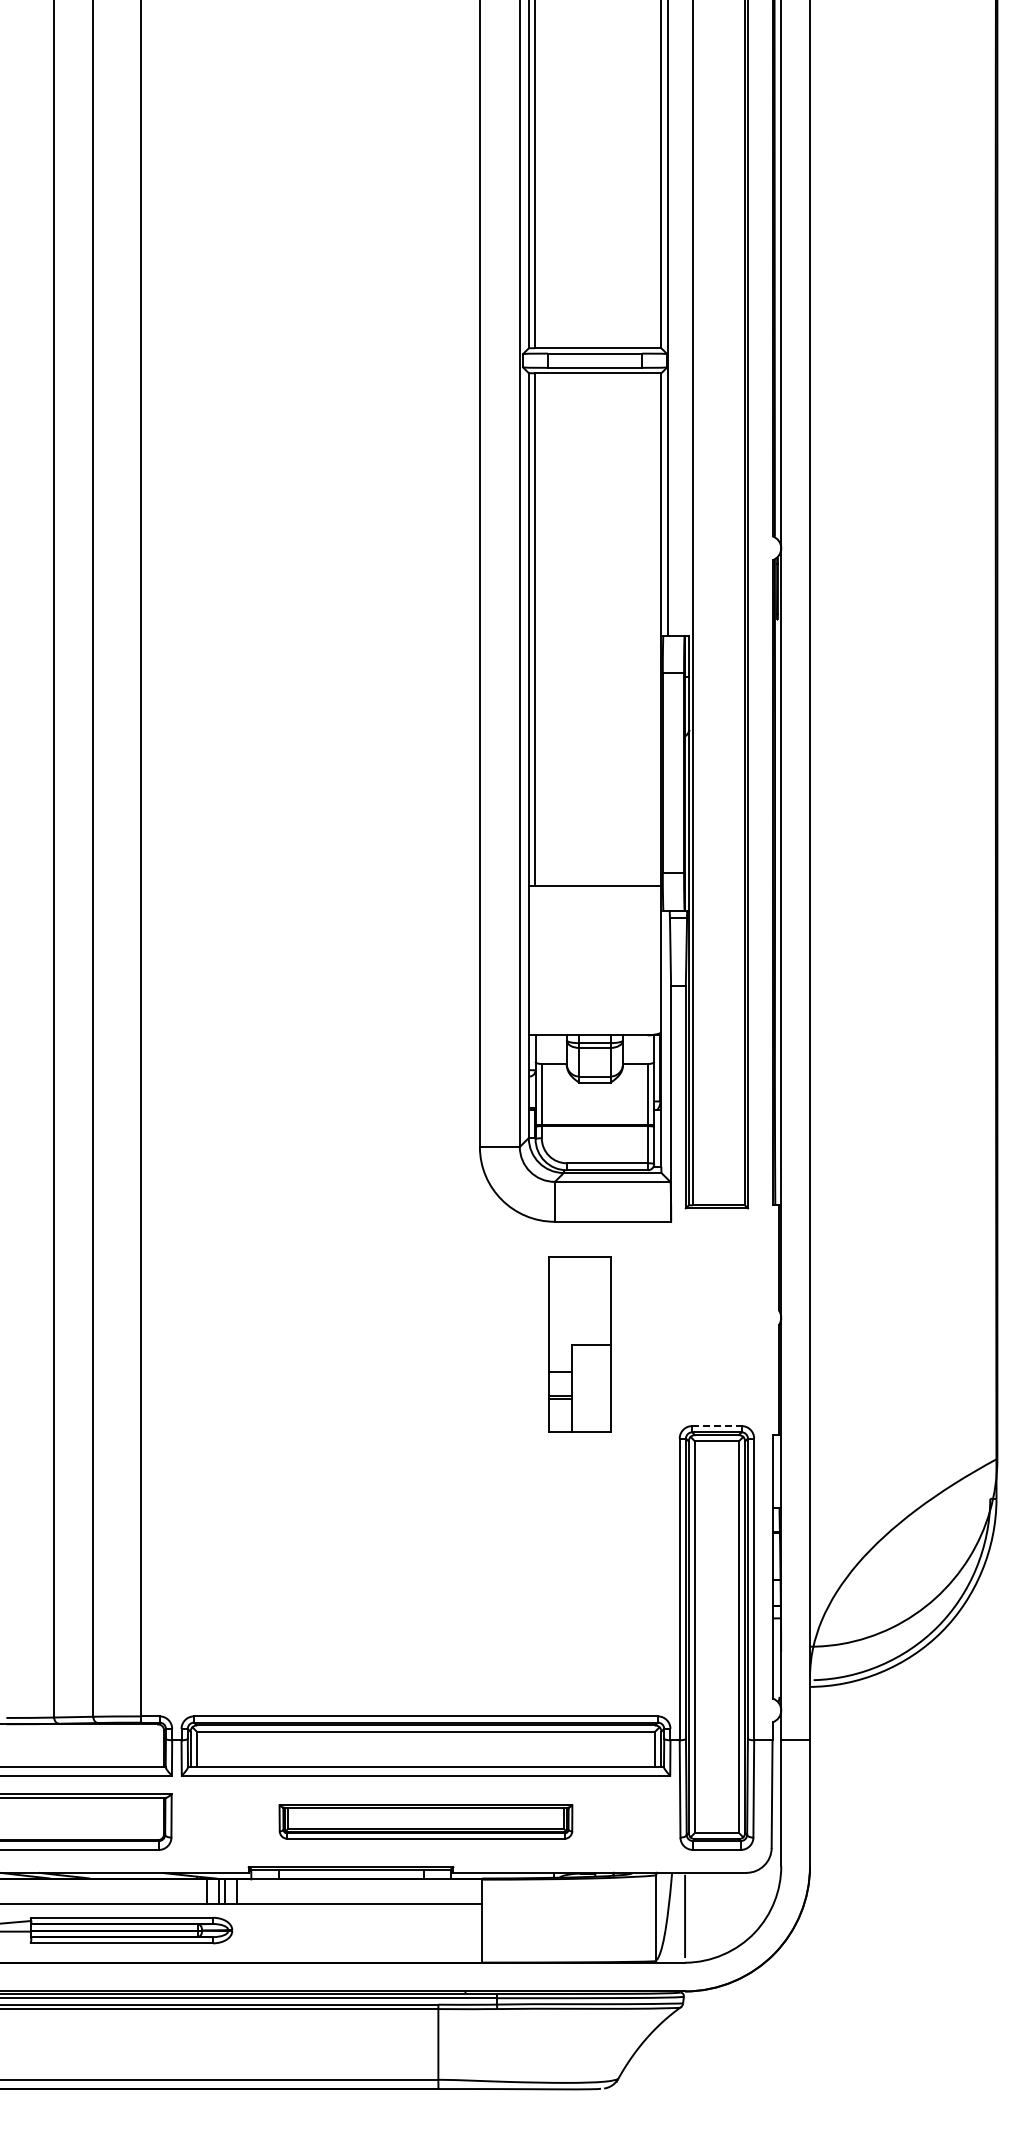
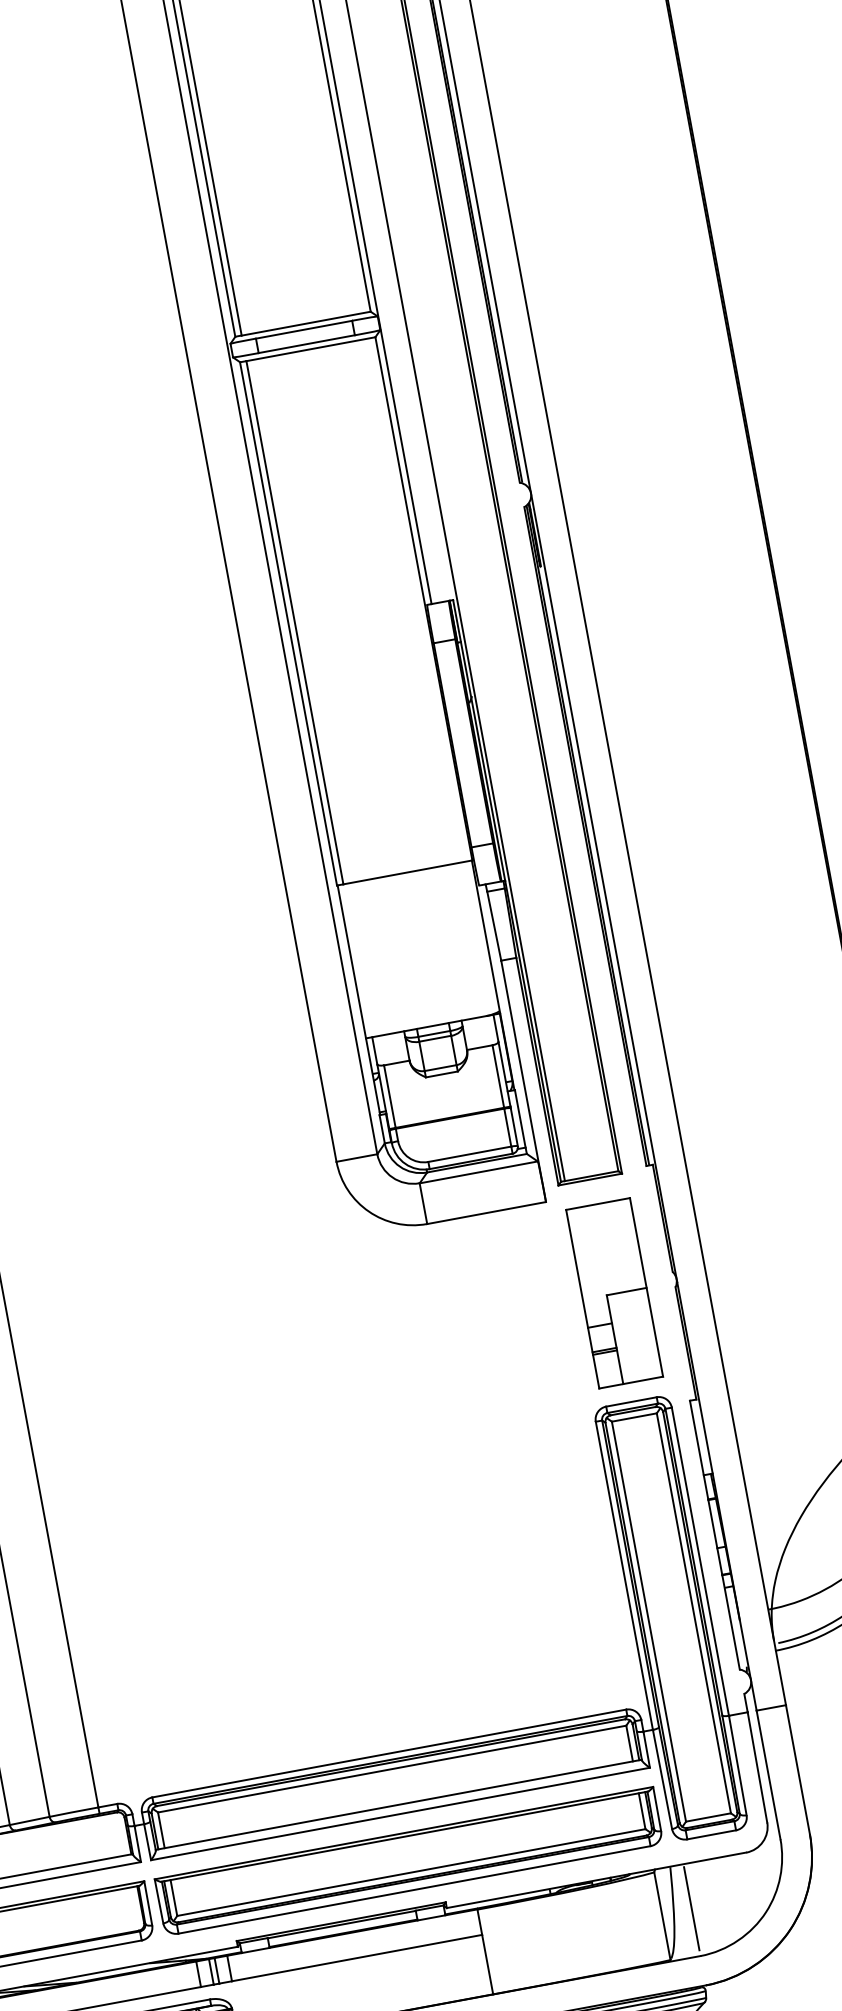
part: (579, 1344) -> (614, 1293), moved
line: (716, 1426) -> (631, 1402), dashed -> solid
part: (425, 1821) -> (408, 1860), size x1.67

